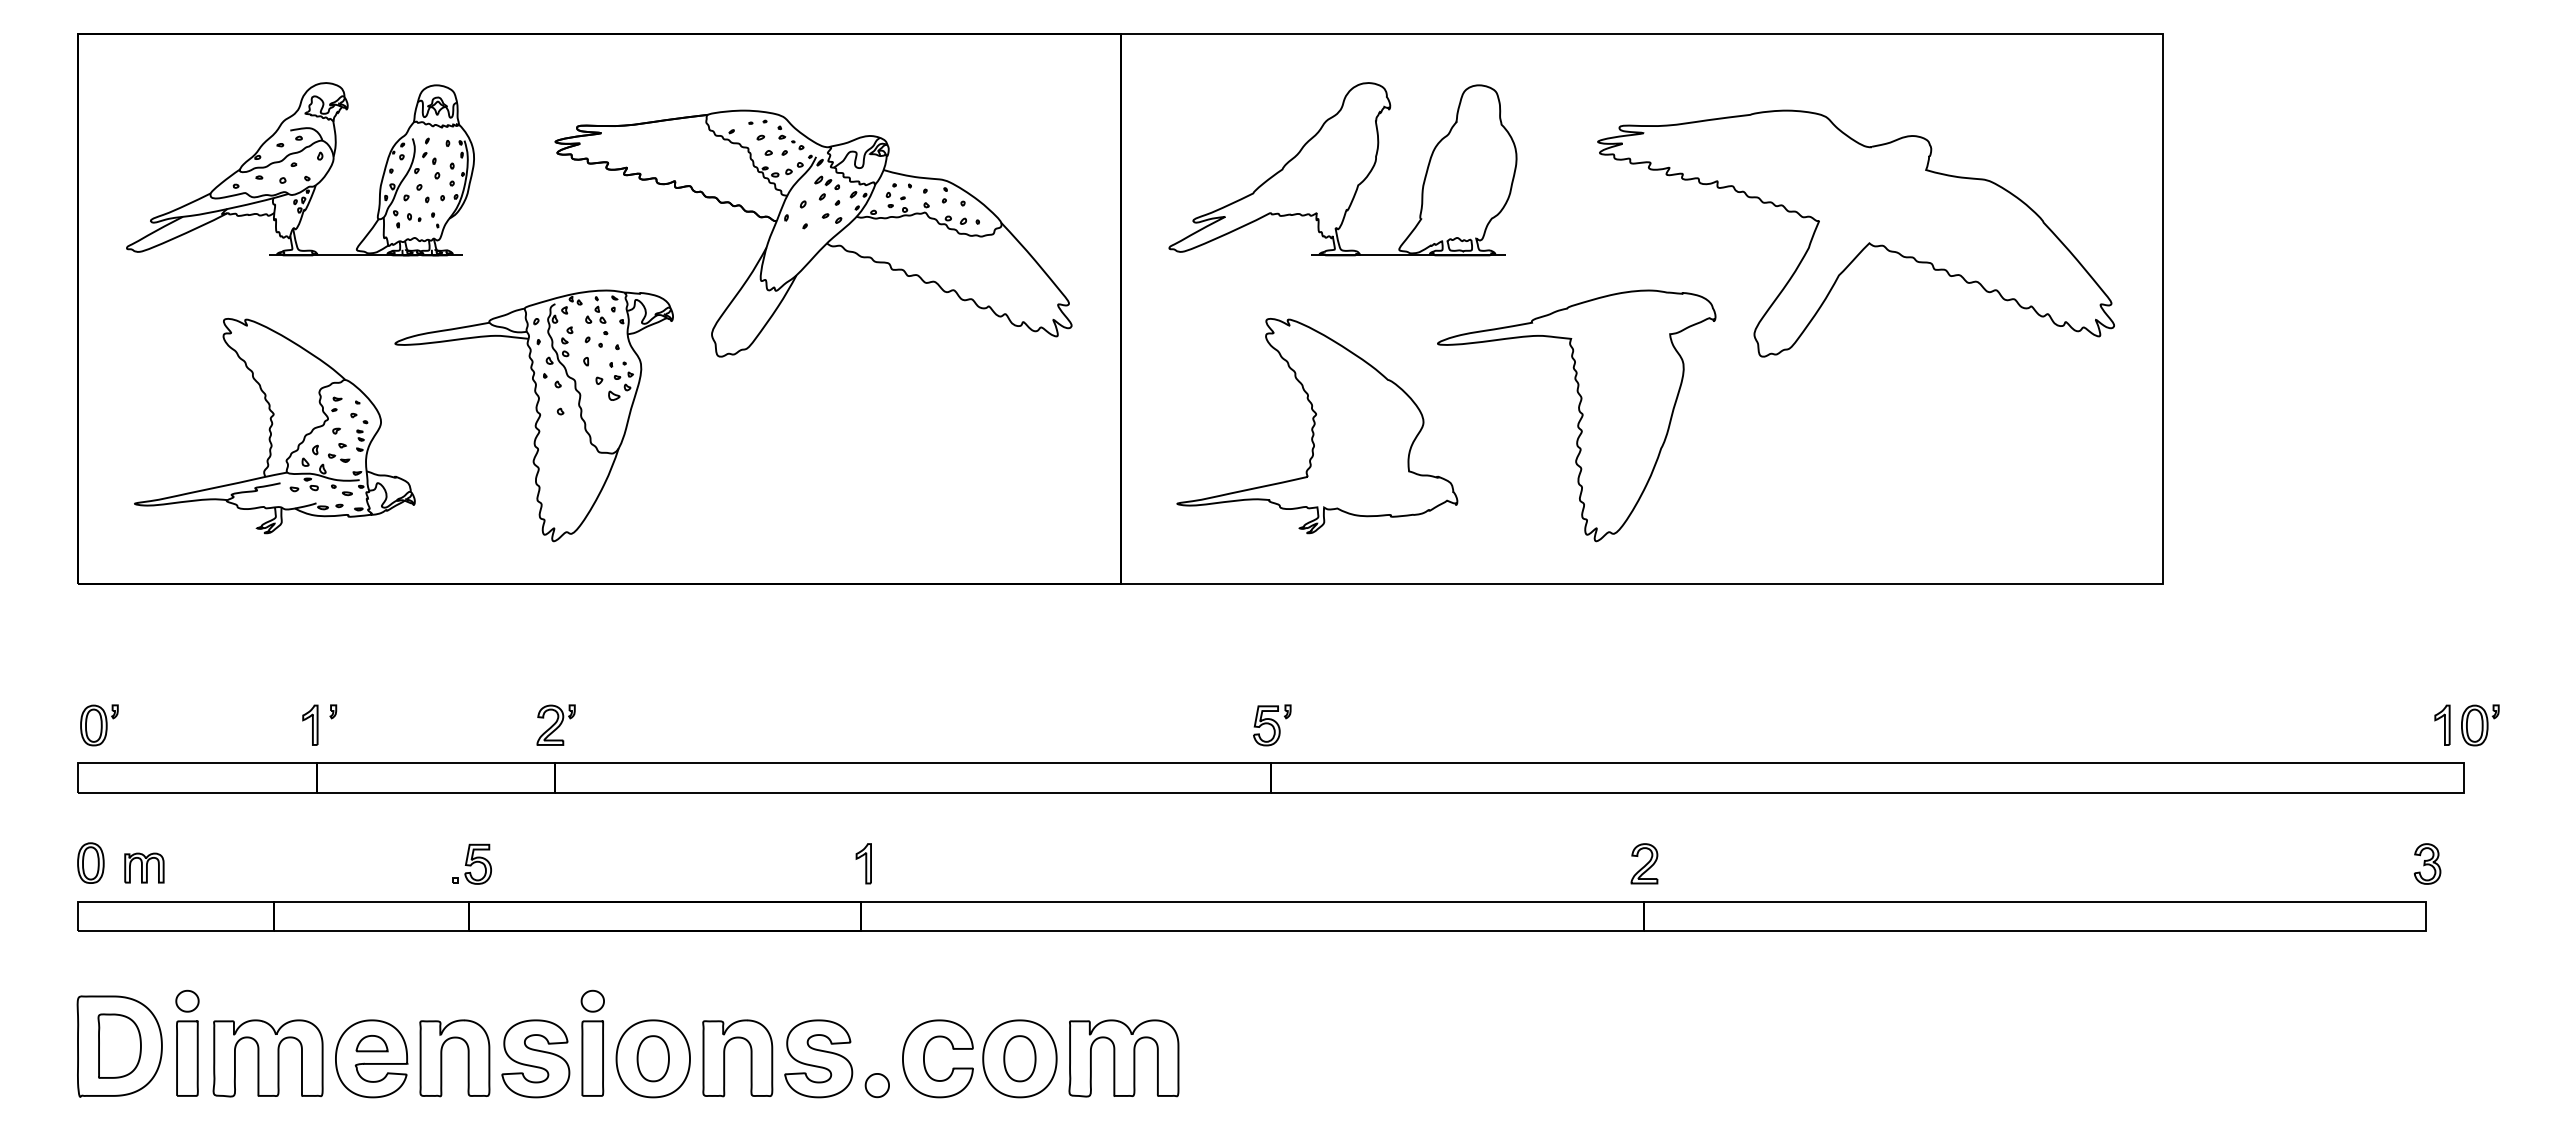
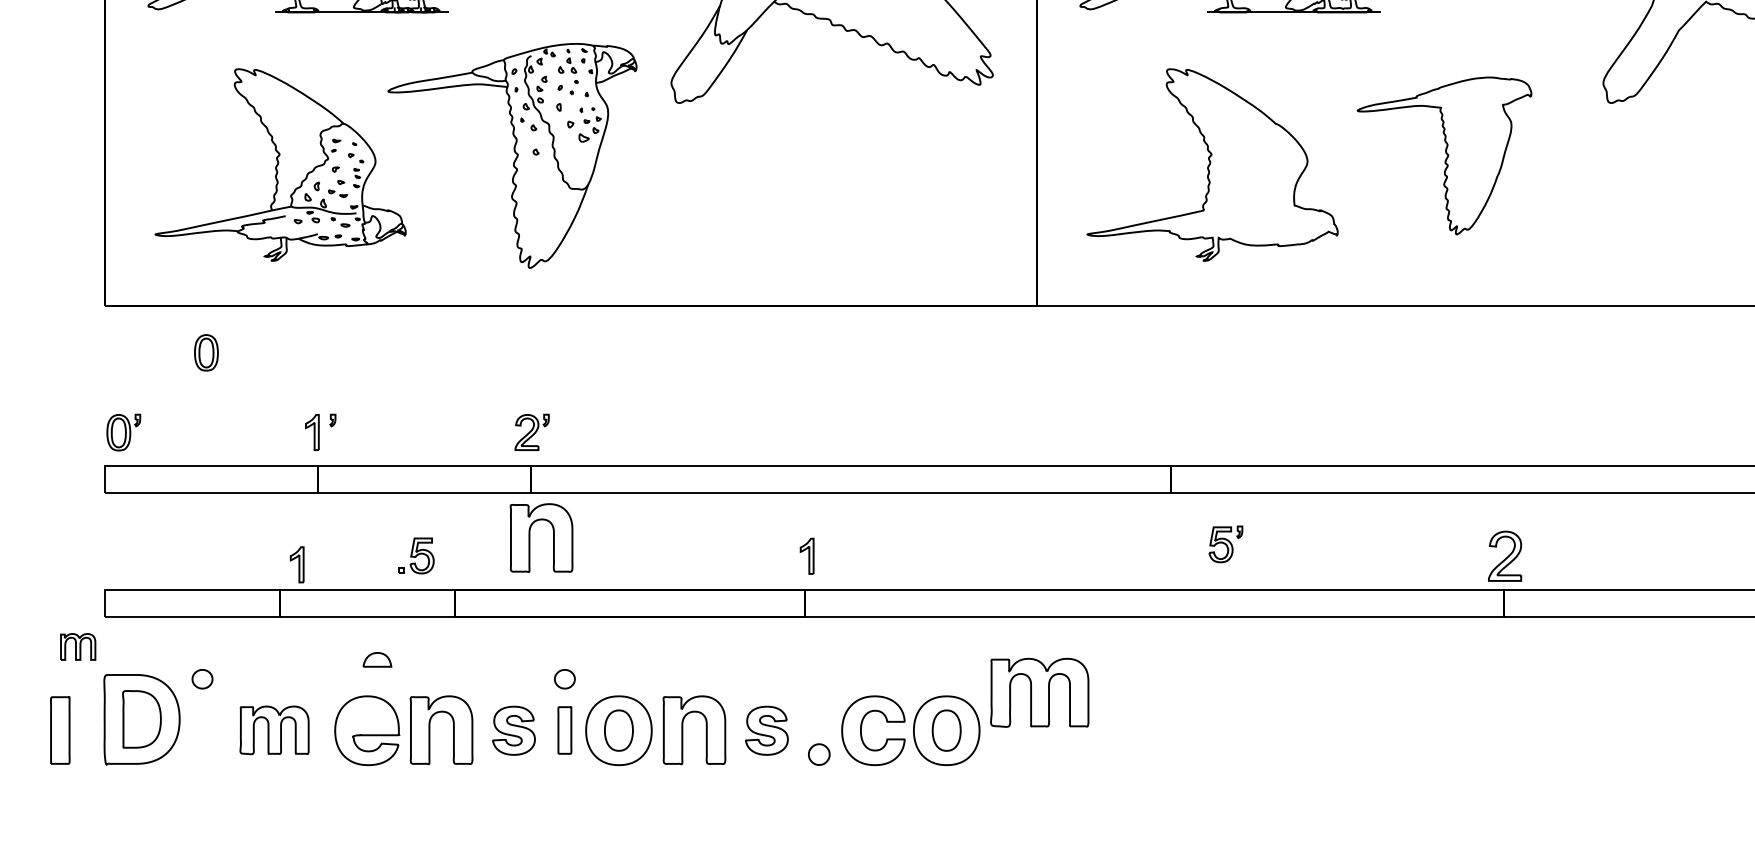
part: (1576, 415) -> (1444, 155), size x0.7
part: (1272, 725) -> (1226, 544), moved
part: (554, 843) -> (530, 538), added
part: (90, 862) -> (206, 352), moved
part: (471, 863) -> (416, 555), moved
part: (1644, 863) -> (1505, 556), size x1.4
part: (144, 867) -> (78, 646), moved
part: (293, 872) -> (297, 564), added
part: (371, 1043) -> (376, 659), moved
part: (187, 1058) -> (60, 730), moved
part: (267, 1058) -> (274, 730), size x0.7
part: (535, 1058) -> (513, 730), size x0.7
part: (592, 1058) -> (564, 730), size x0.7
part: (818, 1058) -> (766, 730), size x0.7
part: (1123, 1058) -> (1039, 692), moved

